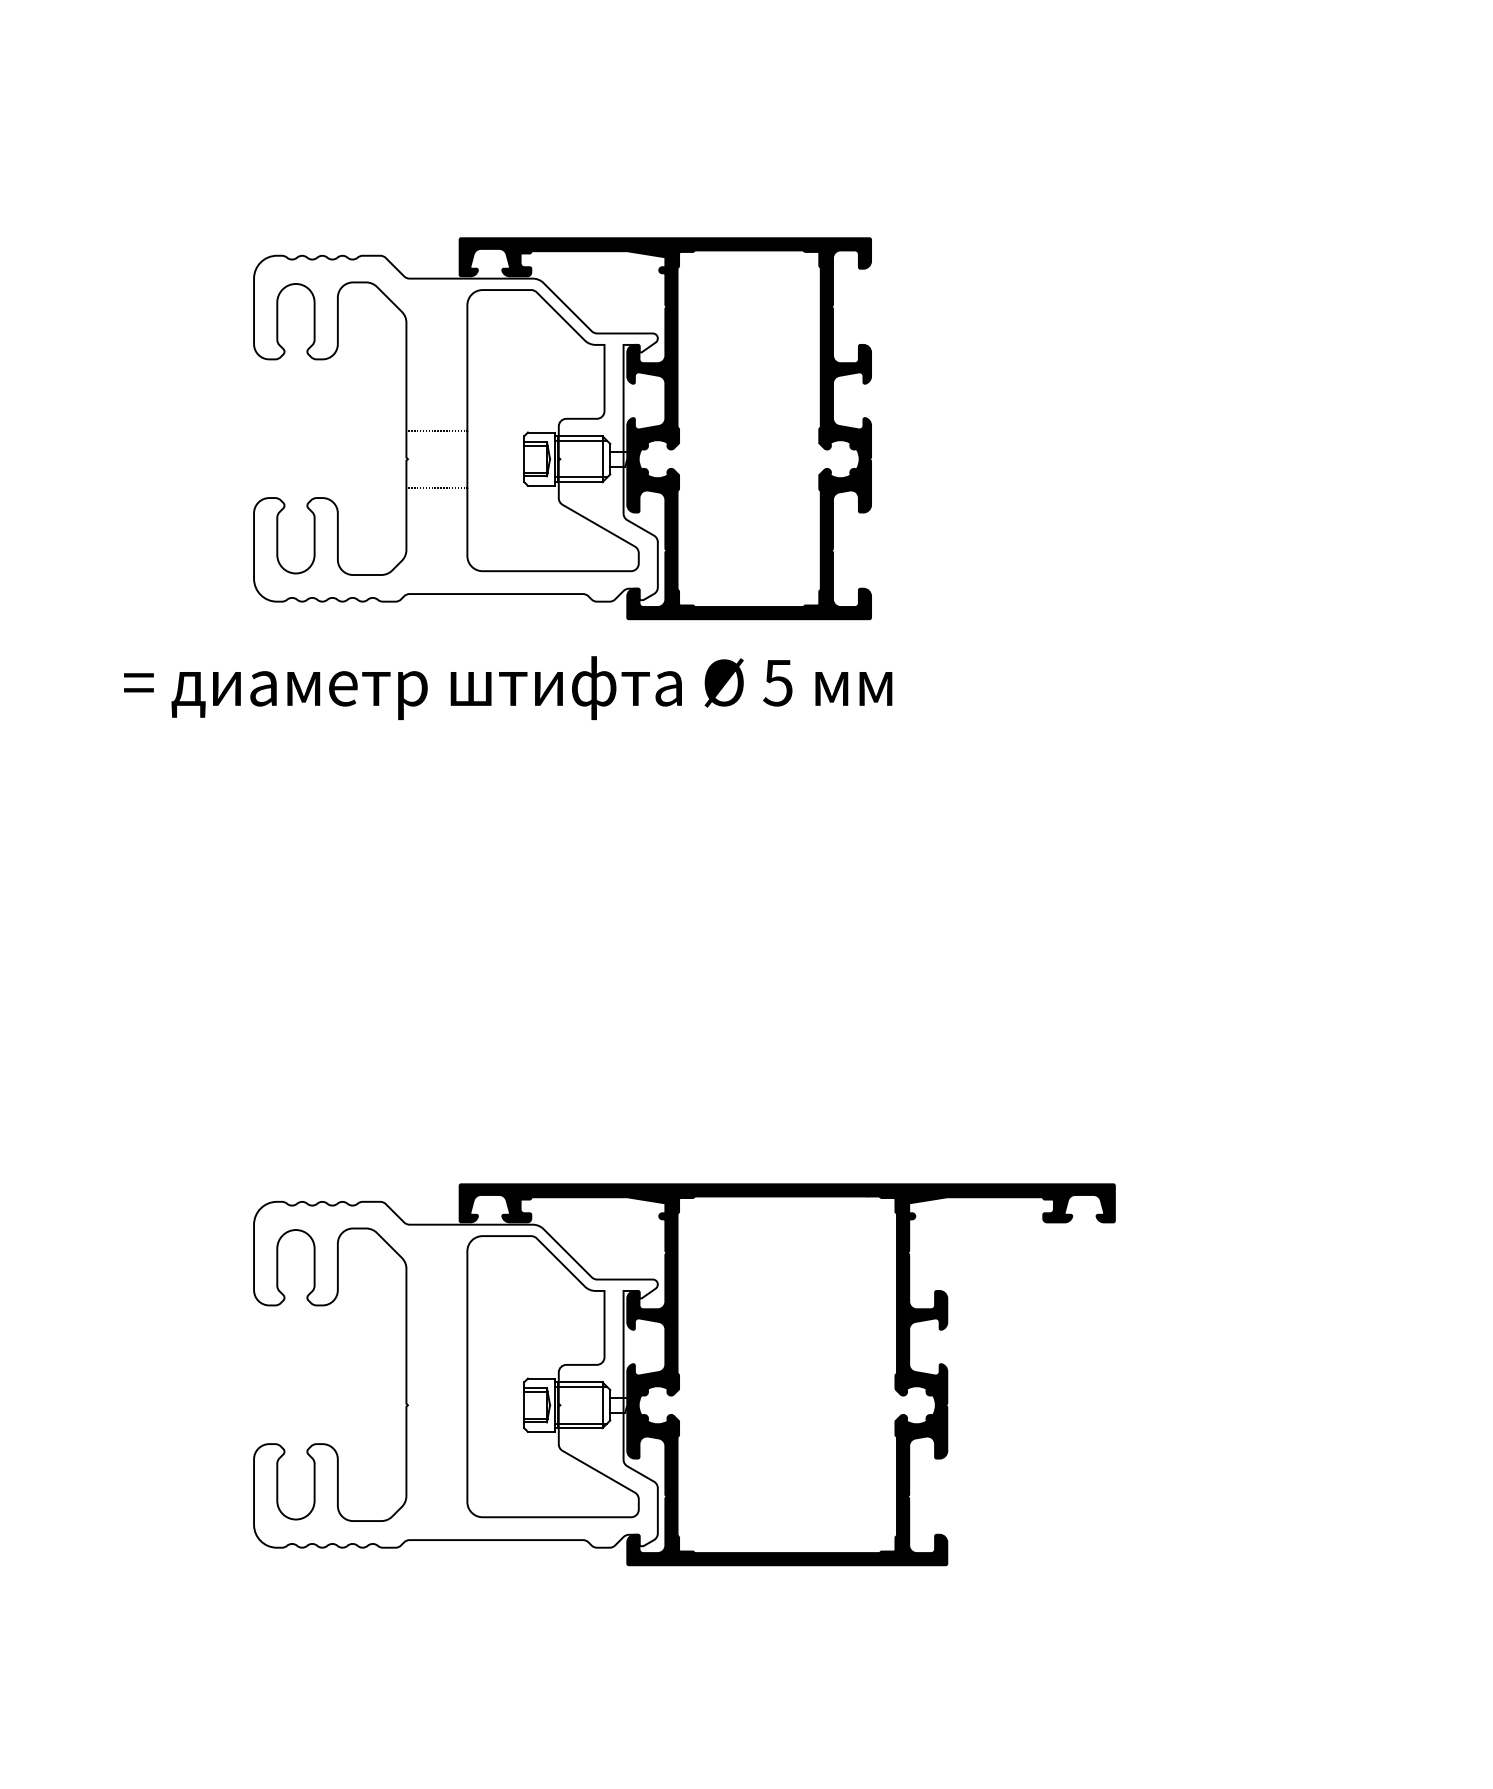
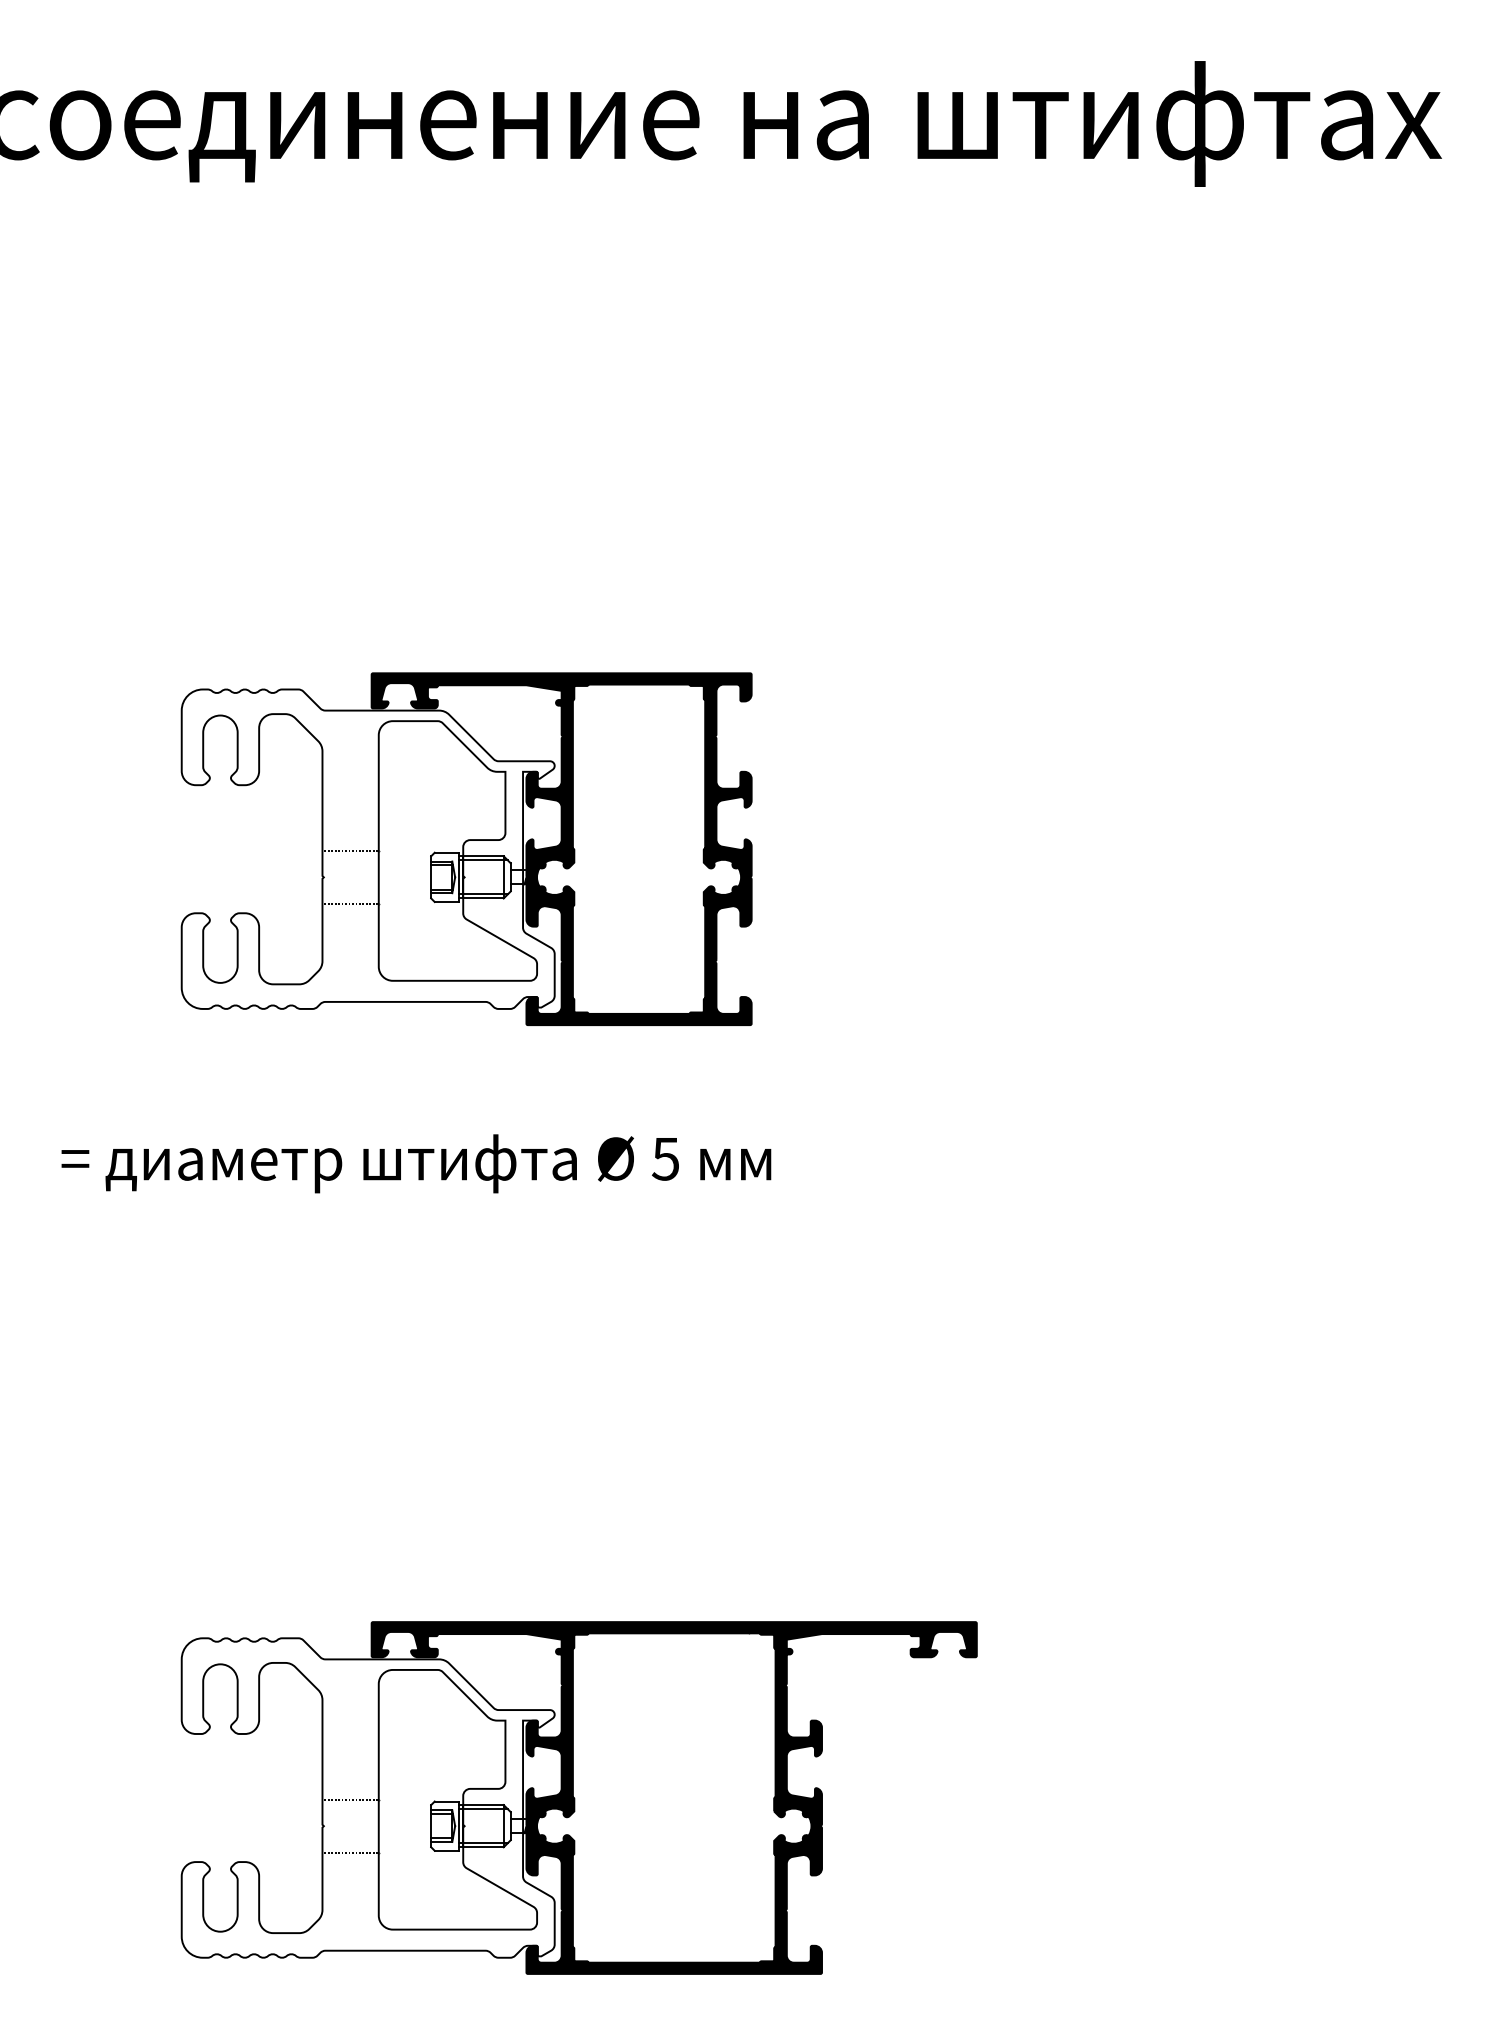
part: (562, 427) -> (466, 848), moved
line: (436, 1376) -> (350, 1799), added
line: (436, 1433) -> (350, 1852), added

